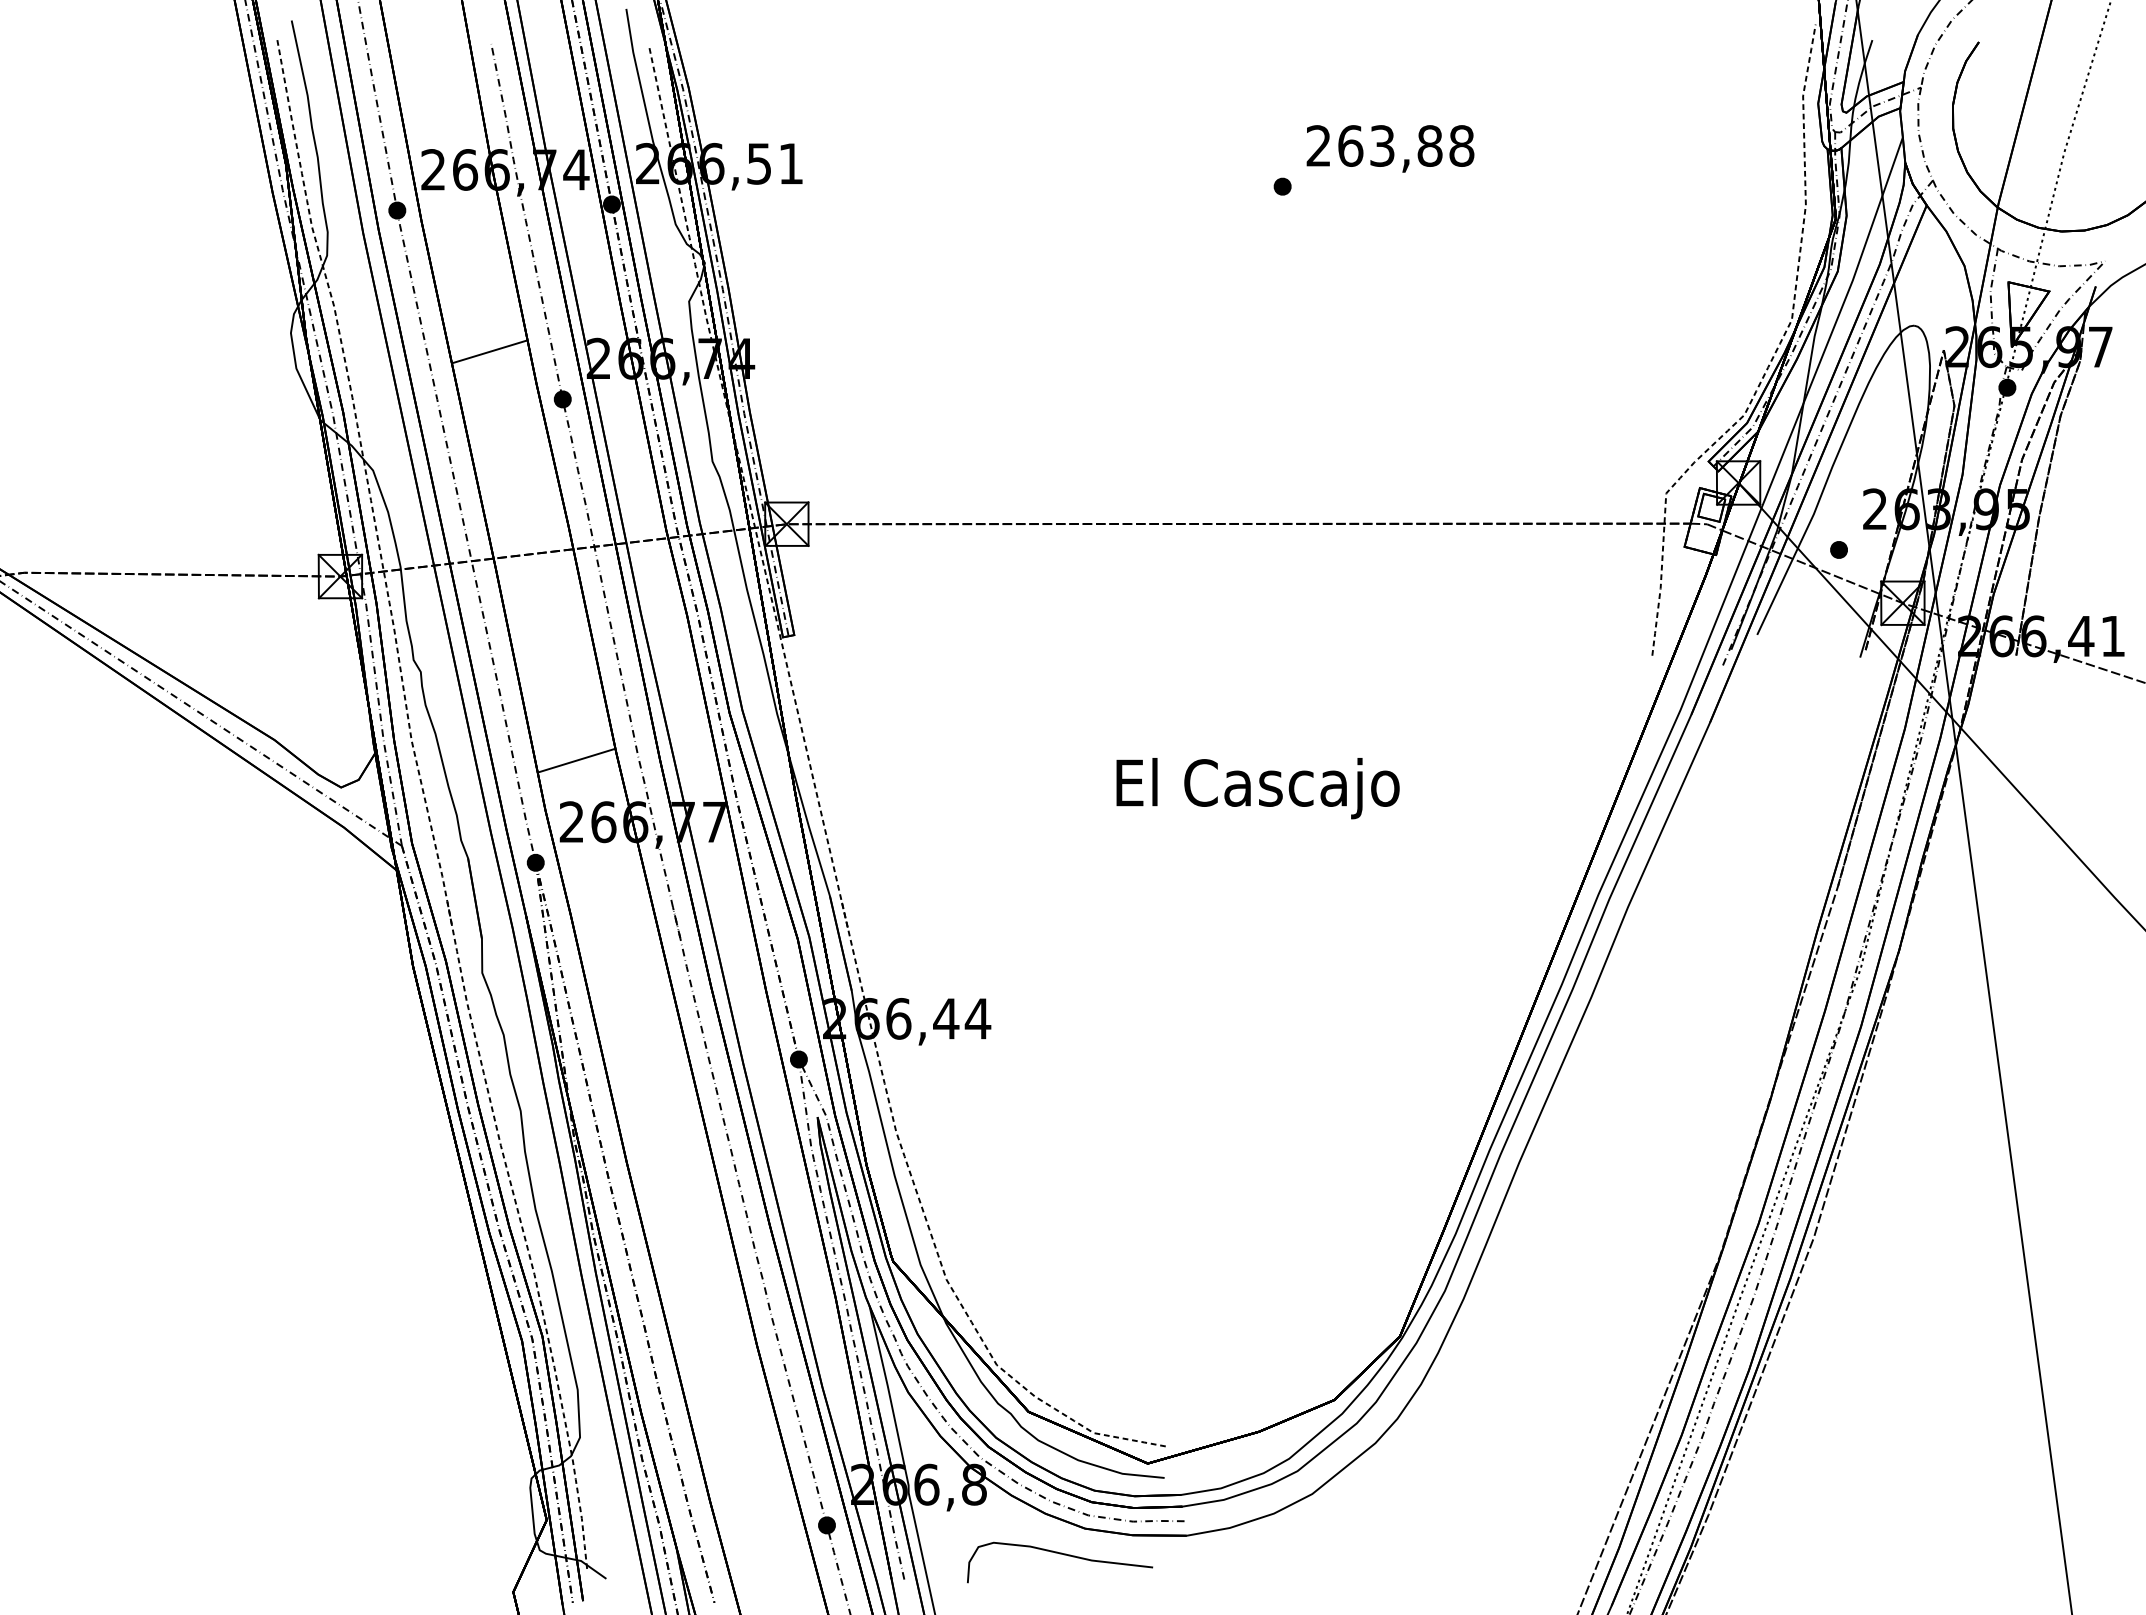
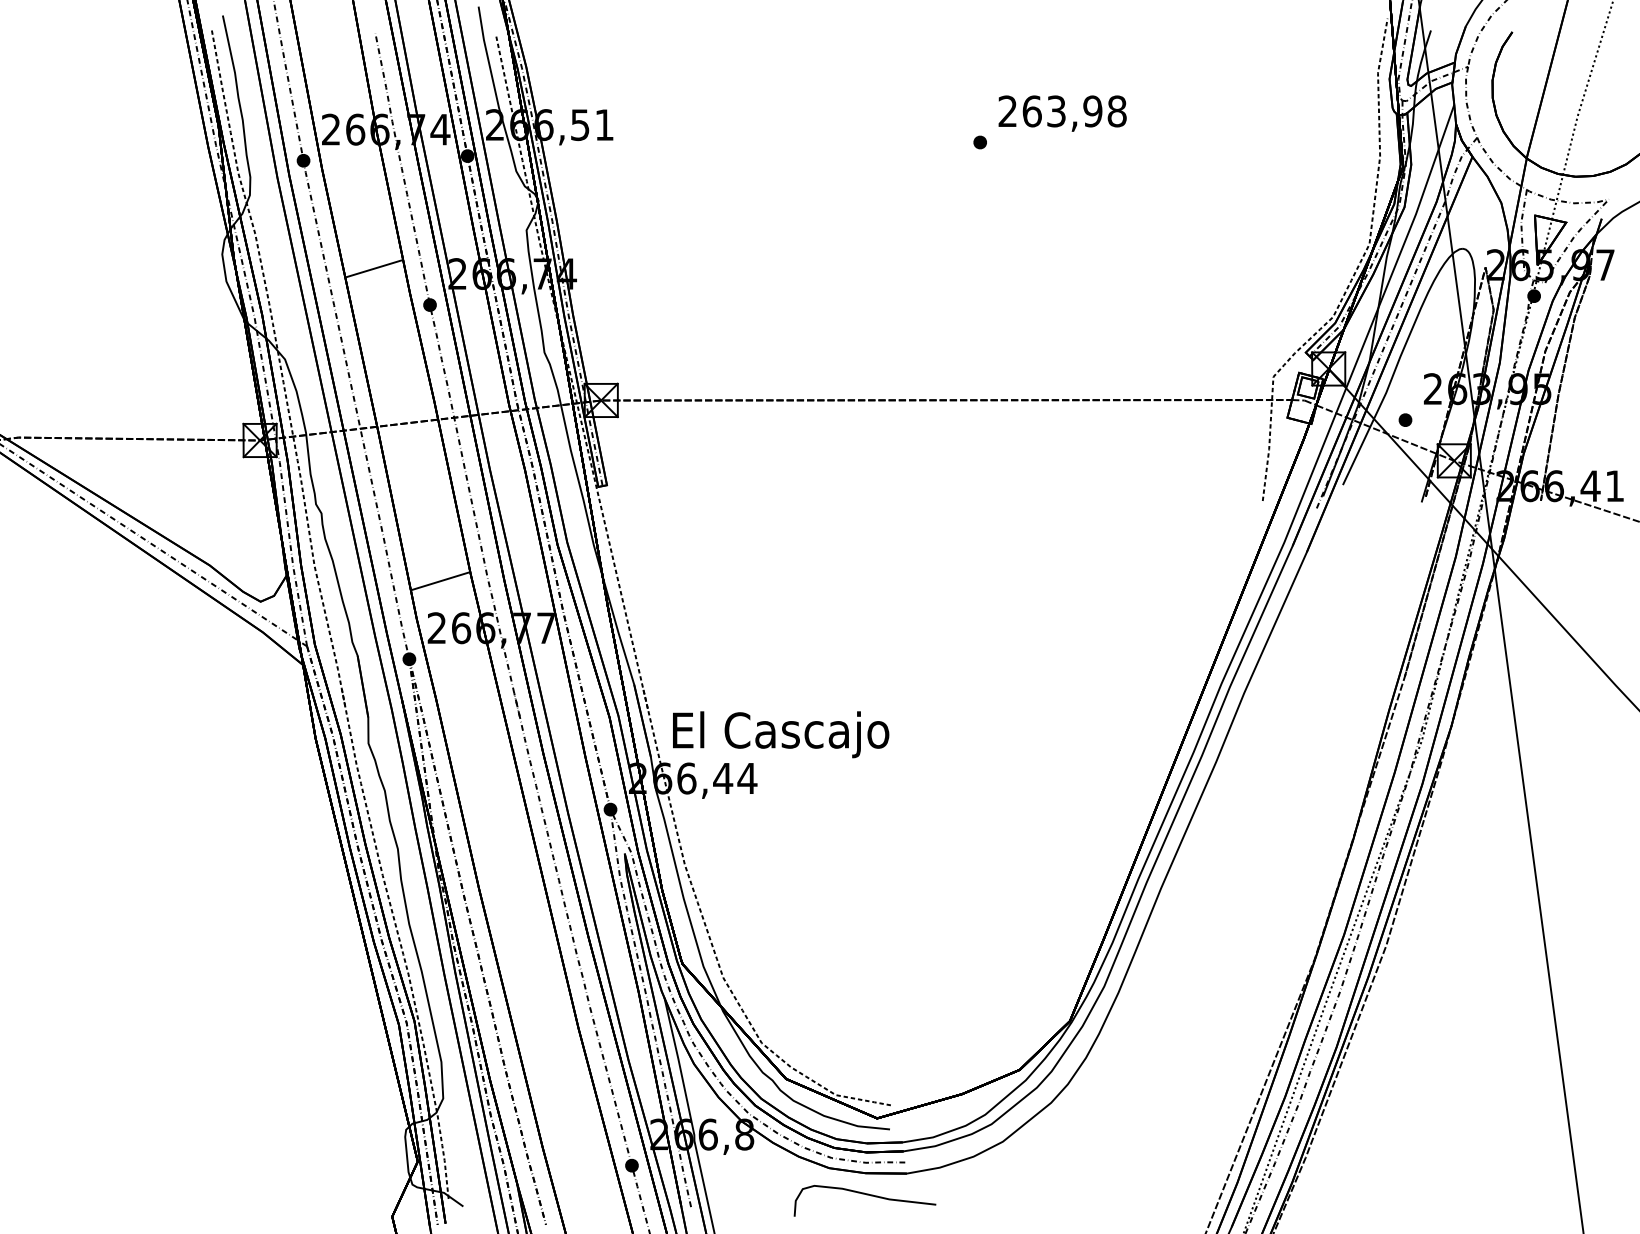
text: (1429, 145) -> (1092, 111), 263,88 -> 263,98
text: (1257, 788) -> (780, 734), moved
curve: (1060, 1554) -> (865, 1194), moved

